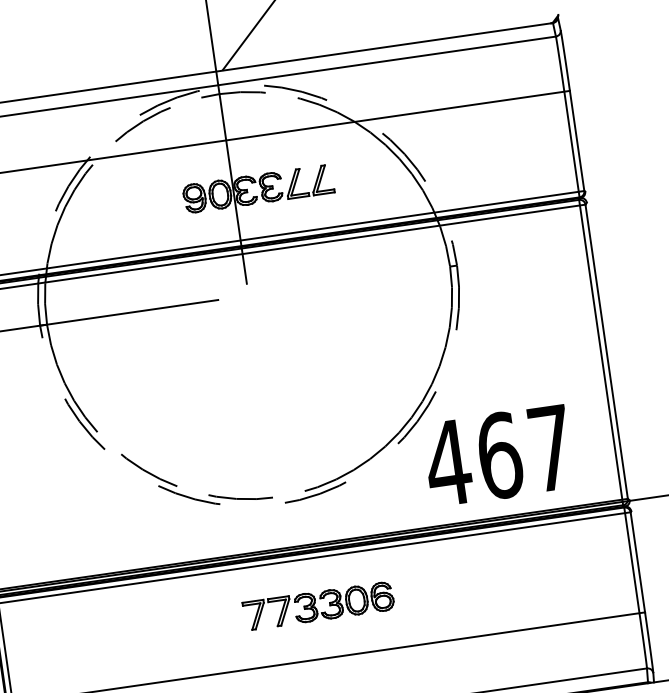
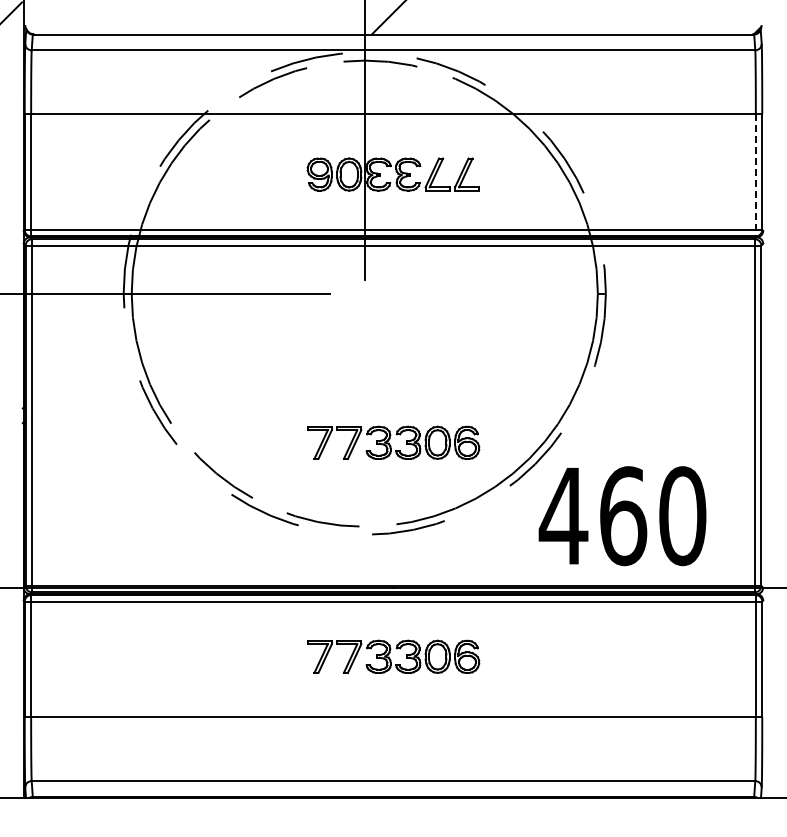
line: (571, 144) -> (755, 175), solid -> dashed
part: (291, 420) -> (393, 442), added
text: (551, 448) -> (682, 516), 467 -> 460

